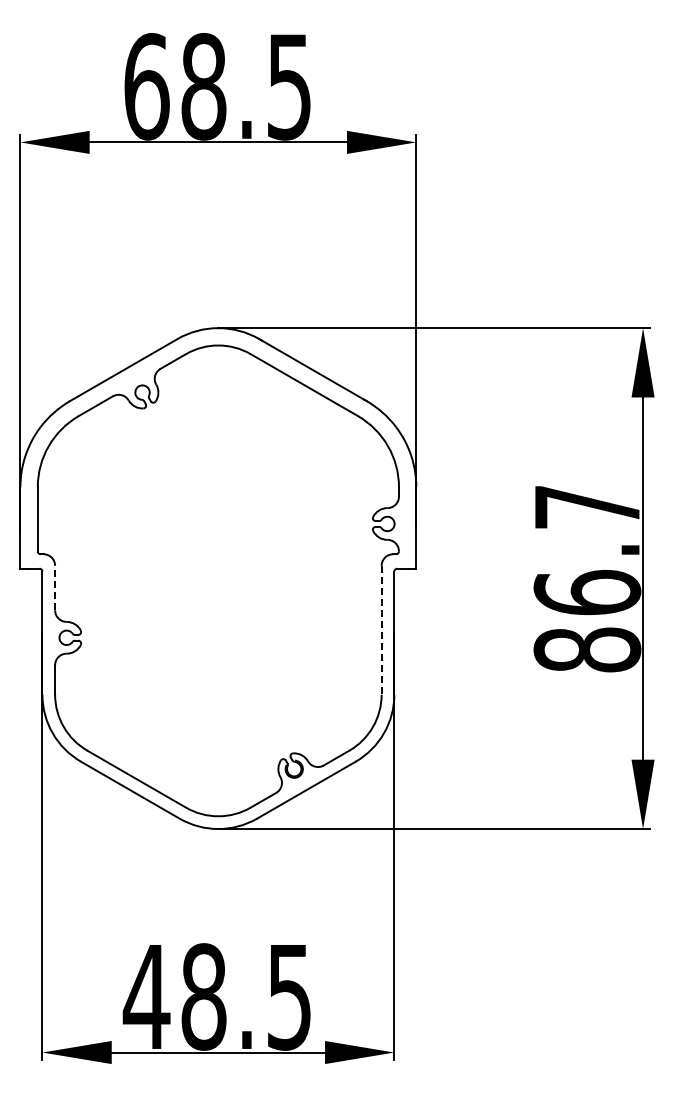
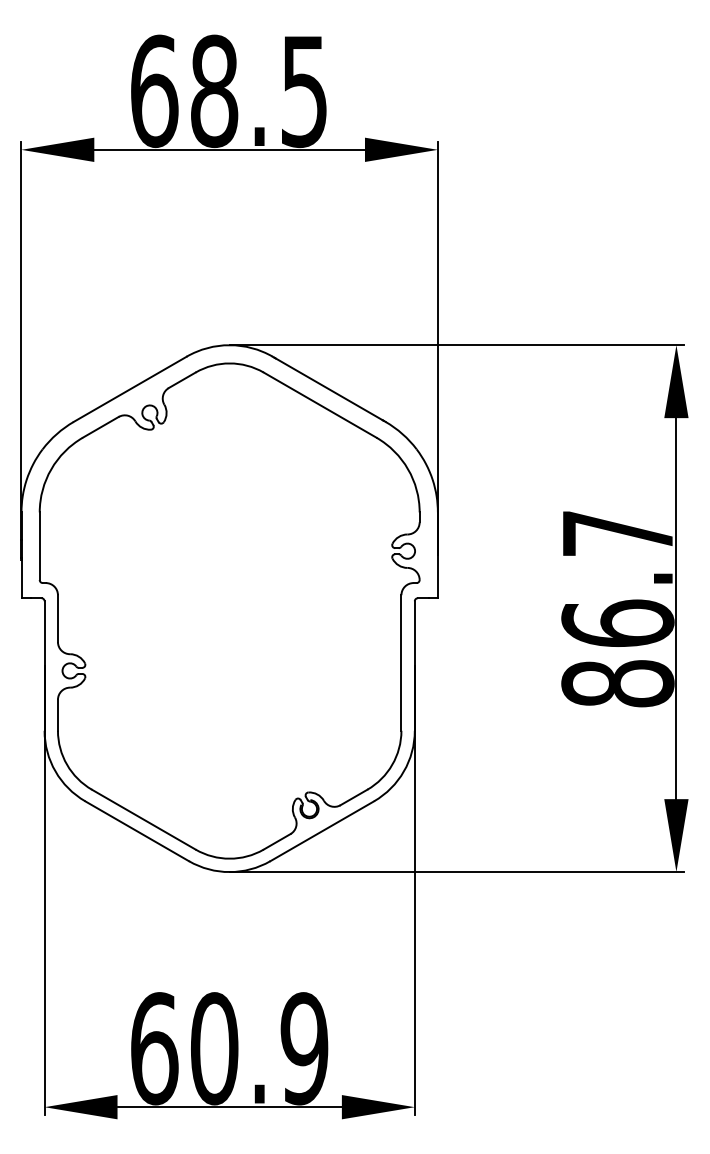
line: (55, 587) -> (58, 618), dashed -> solid
line: (381, 630) -> (401, 663), dashed -> solid
text: (216, 996) -> (227, 1048), 48.5 -> 60.9

